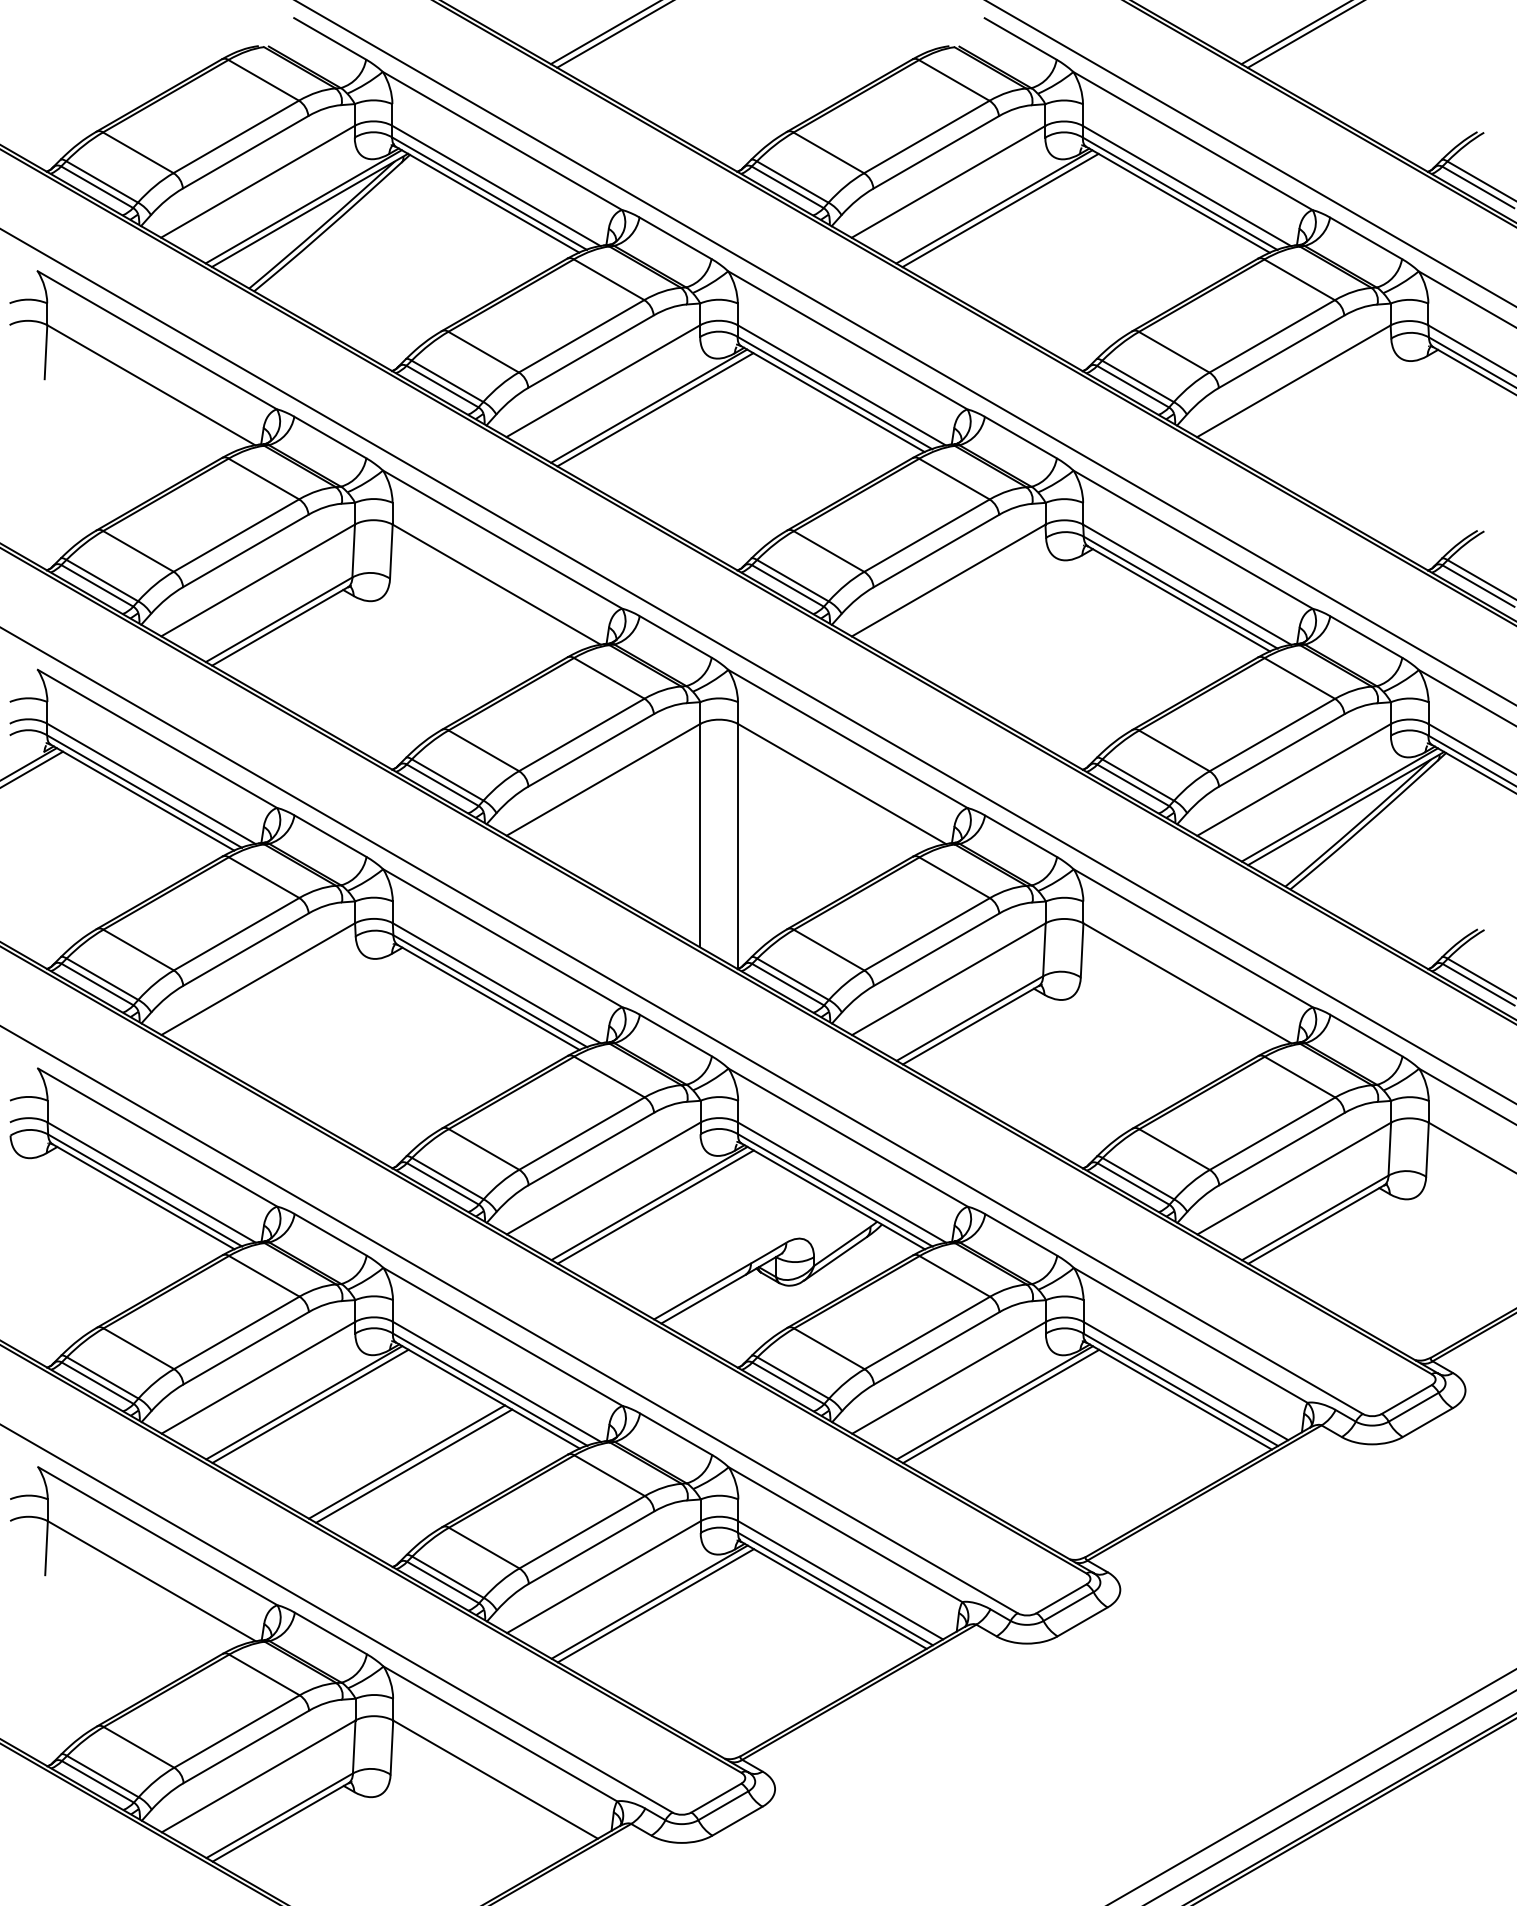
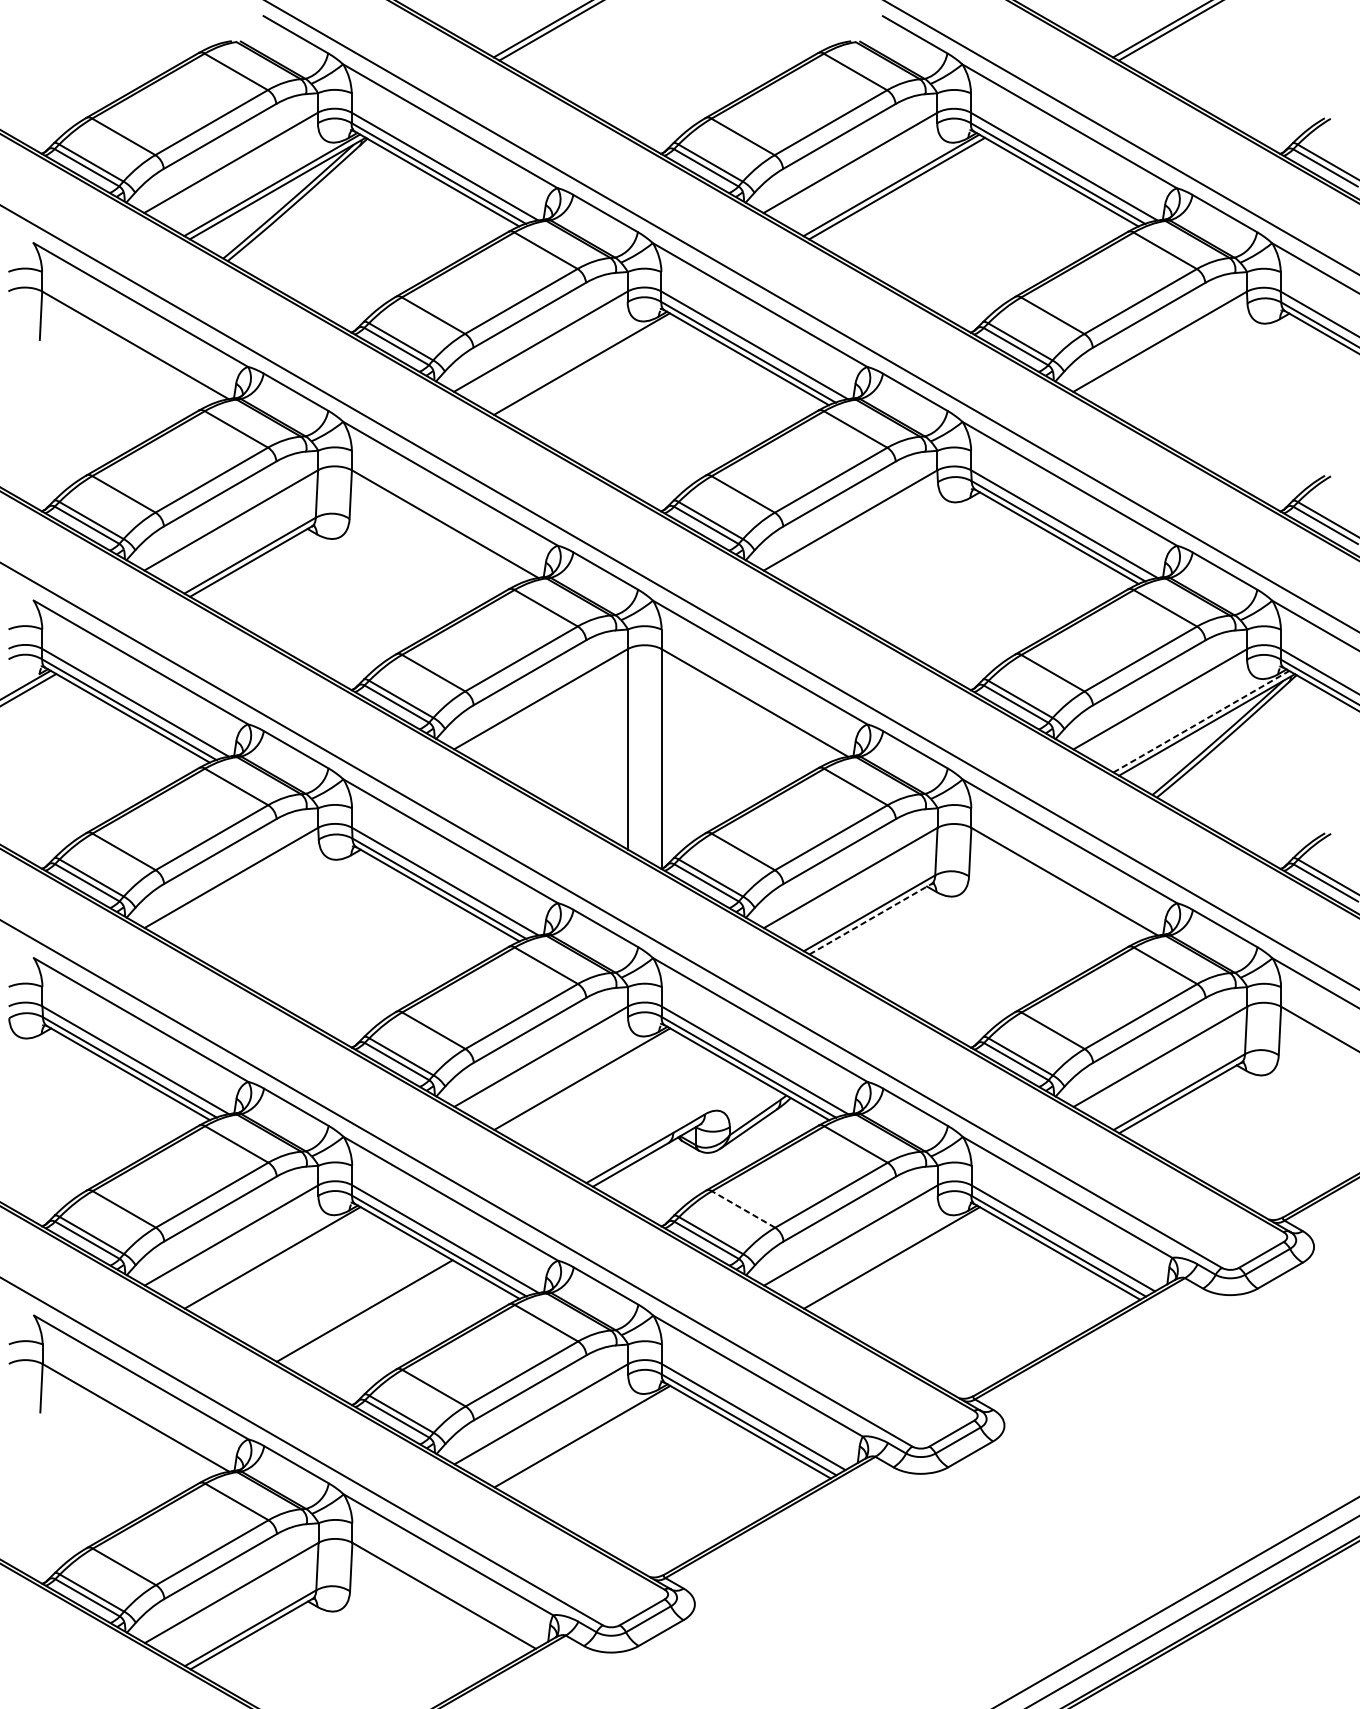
line: (655, 409) -> (587, 367), removed
line: (1340, 804) -> (1201, 721), solid -> dashed
line: (971, 1025) -> (871, 919), solid -> dashed
line: (655, 1206) -> (587, 1081), removed
line: (829, 1348) -> (743, 1209), solid -> dashed
line: (310, 1405) -> (278, 1260), removed
line: (1001, 1406) -> (897, 1261), removed
line: (414, 1465) -> (371, 1314), removed
line: (655, 1605) -> (587, 1439), removed

